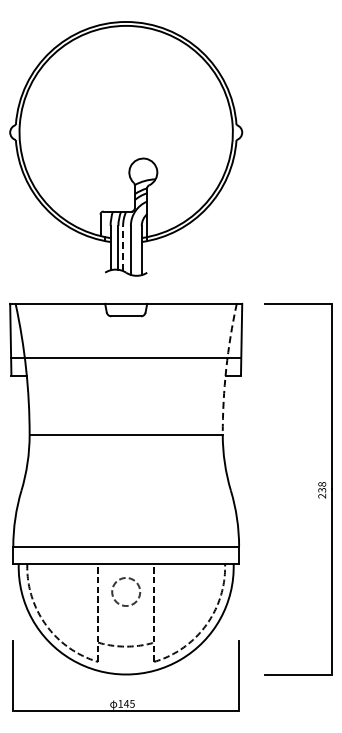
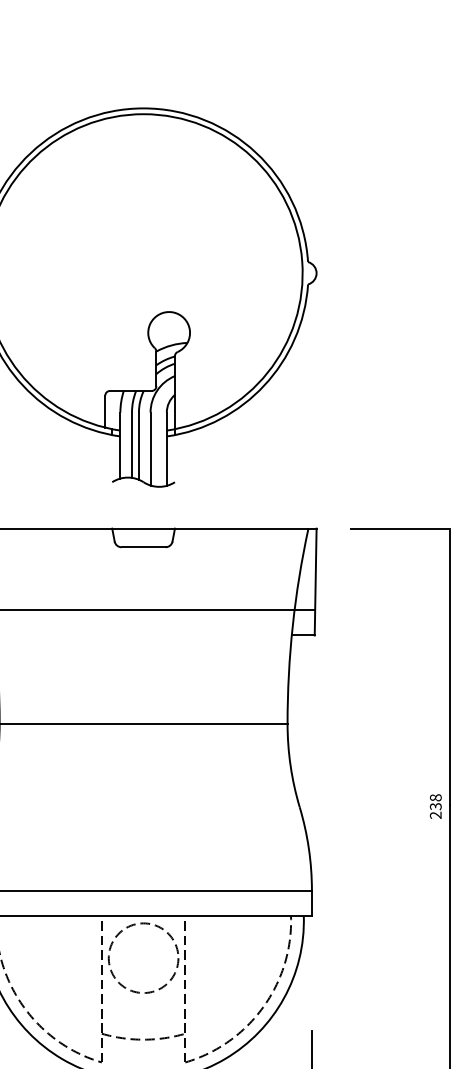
line: (123, 248) -> (139, 446), dashed -> solid
arc: (226, 368) -> (293, 625), dashed -> solid
circle: (125, 591) -> (142, 957), size x1.67

